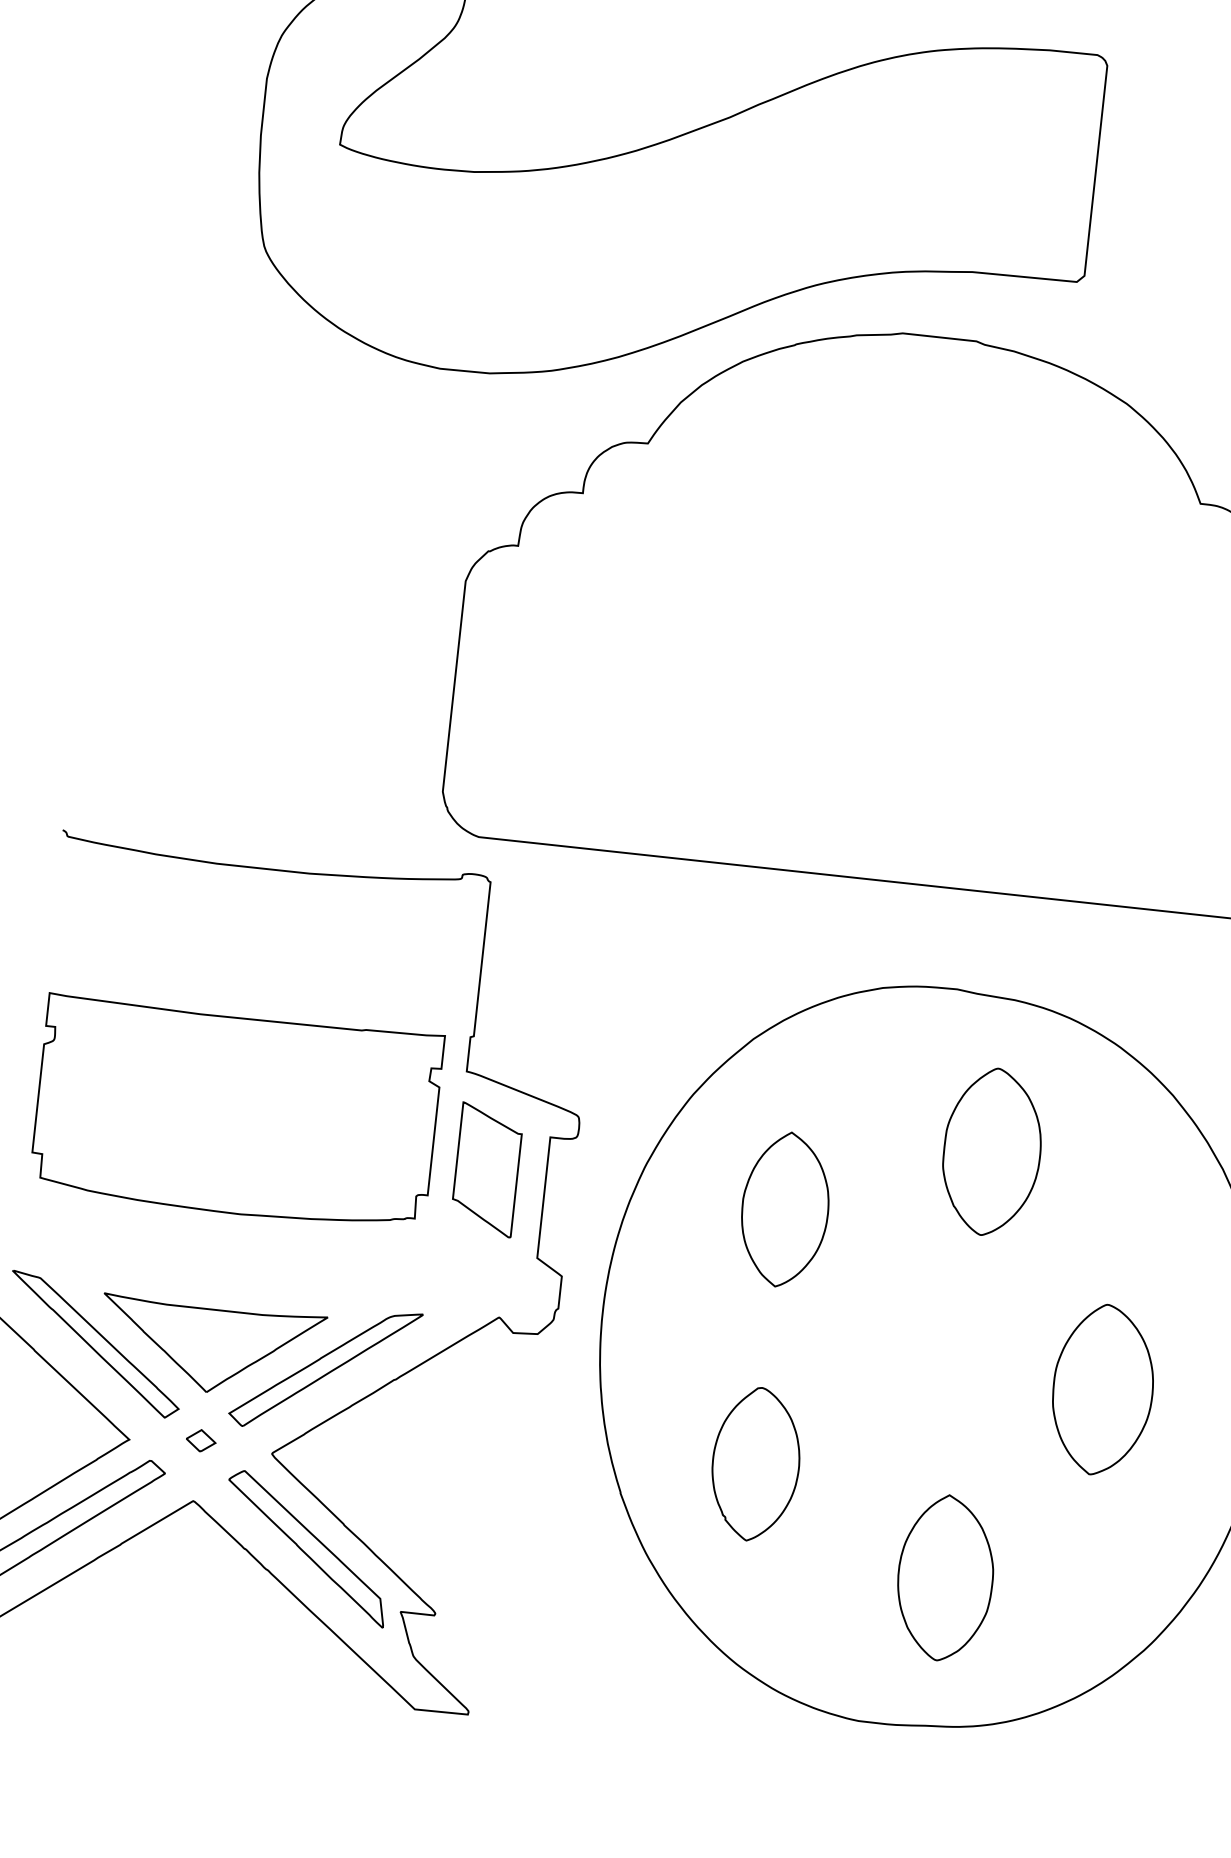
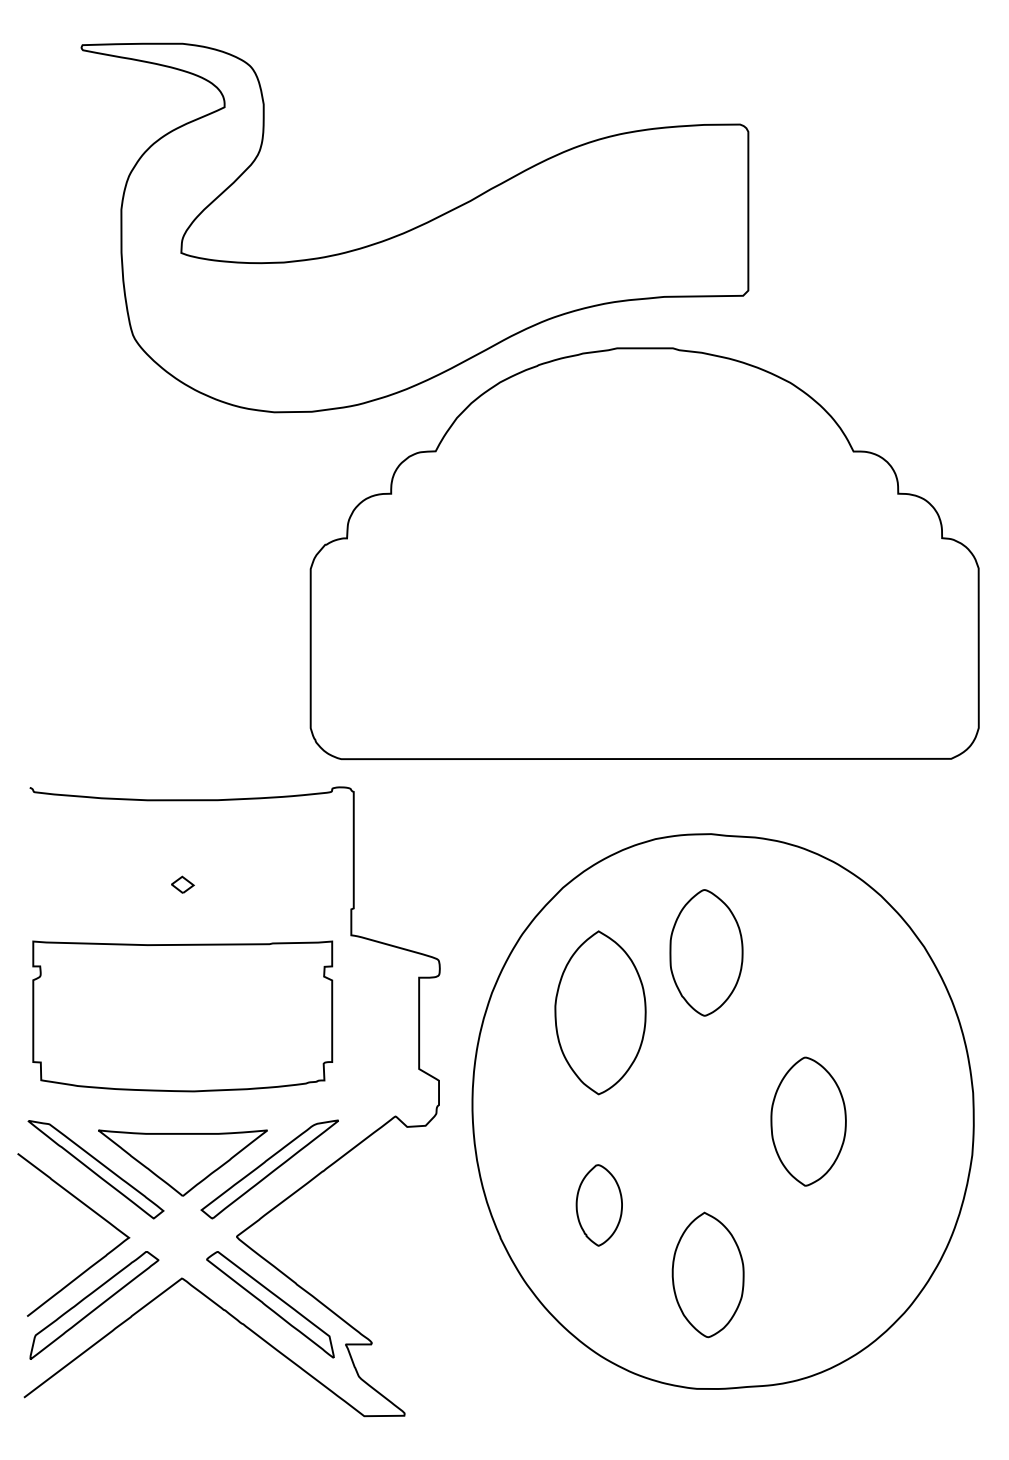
part: (236, 1113) -> (182, 1016), moved
part: (992, 1151) -> (706, 952), moved
part: (487, 1168) -> (374, 1006), removed
part: (785, 1209) -> (600, 1012), size x1.4
part: (1102, 1389) -> (808, 1121), moved
part: (200, 1440) -> (182, 884), moved
part: (756, 1464) -> (599, 1205), size x0.7
part: (944, 1577) -> (707, 1274), moved

